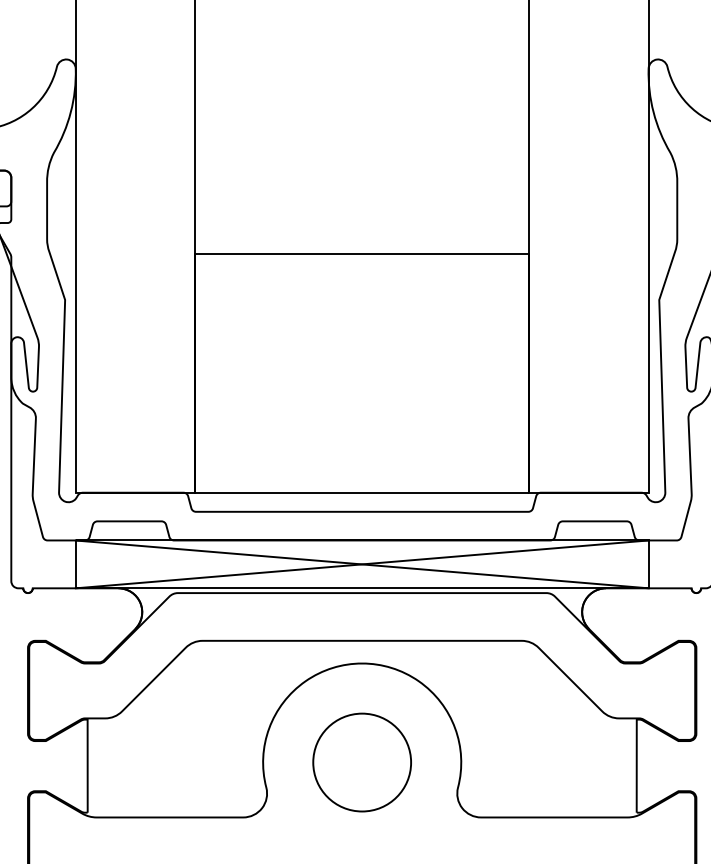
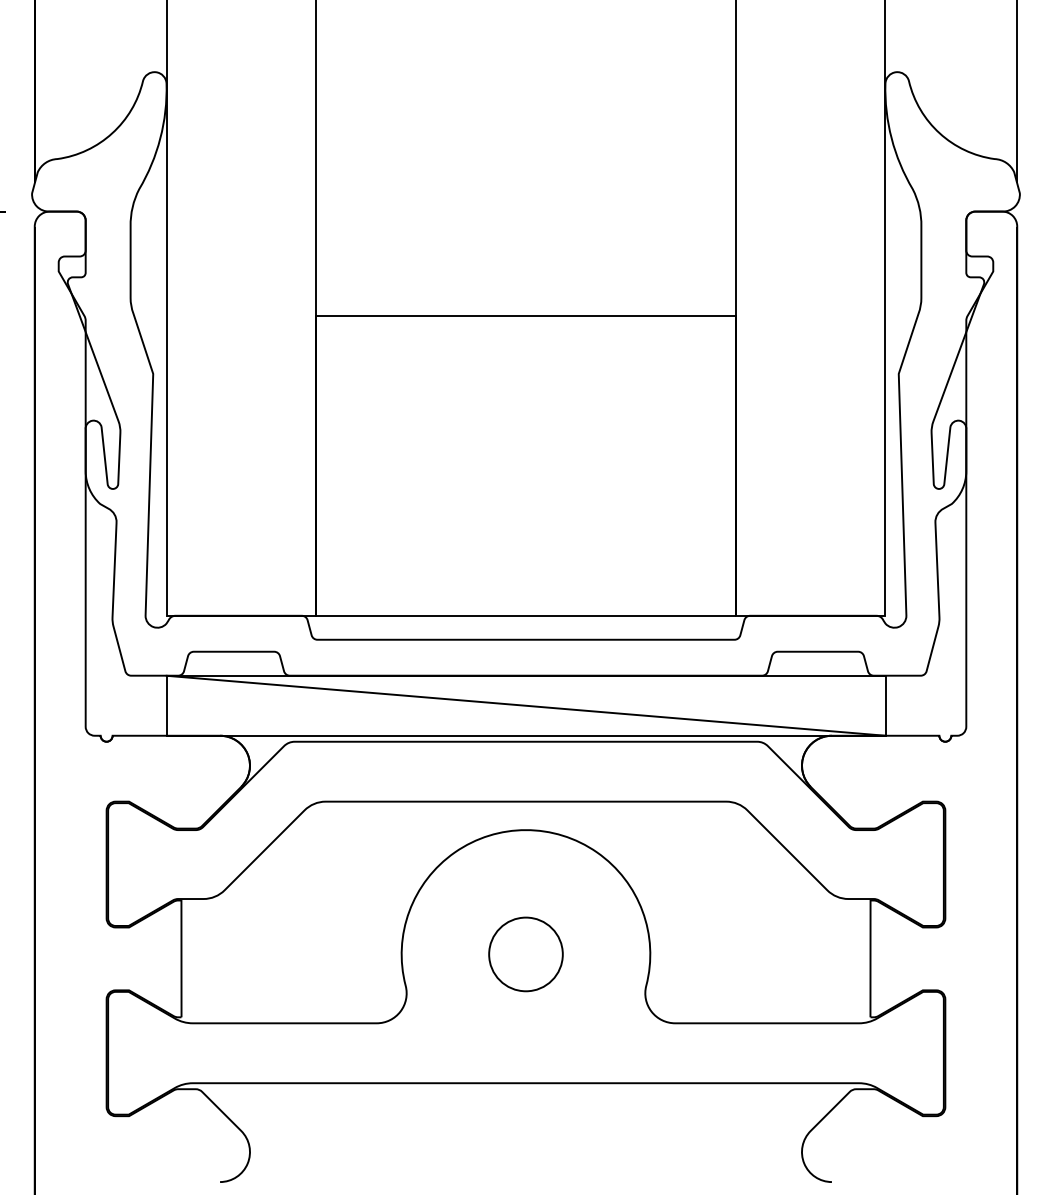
line: (361, 564) -> (525, 705), removed
circle: (361, 762) -> (525, 954), size x0.6

